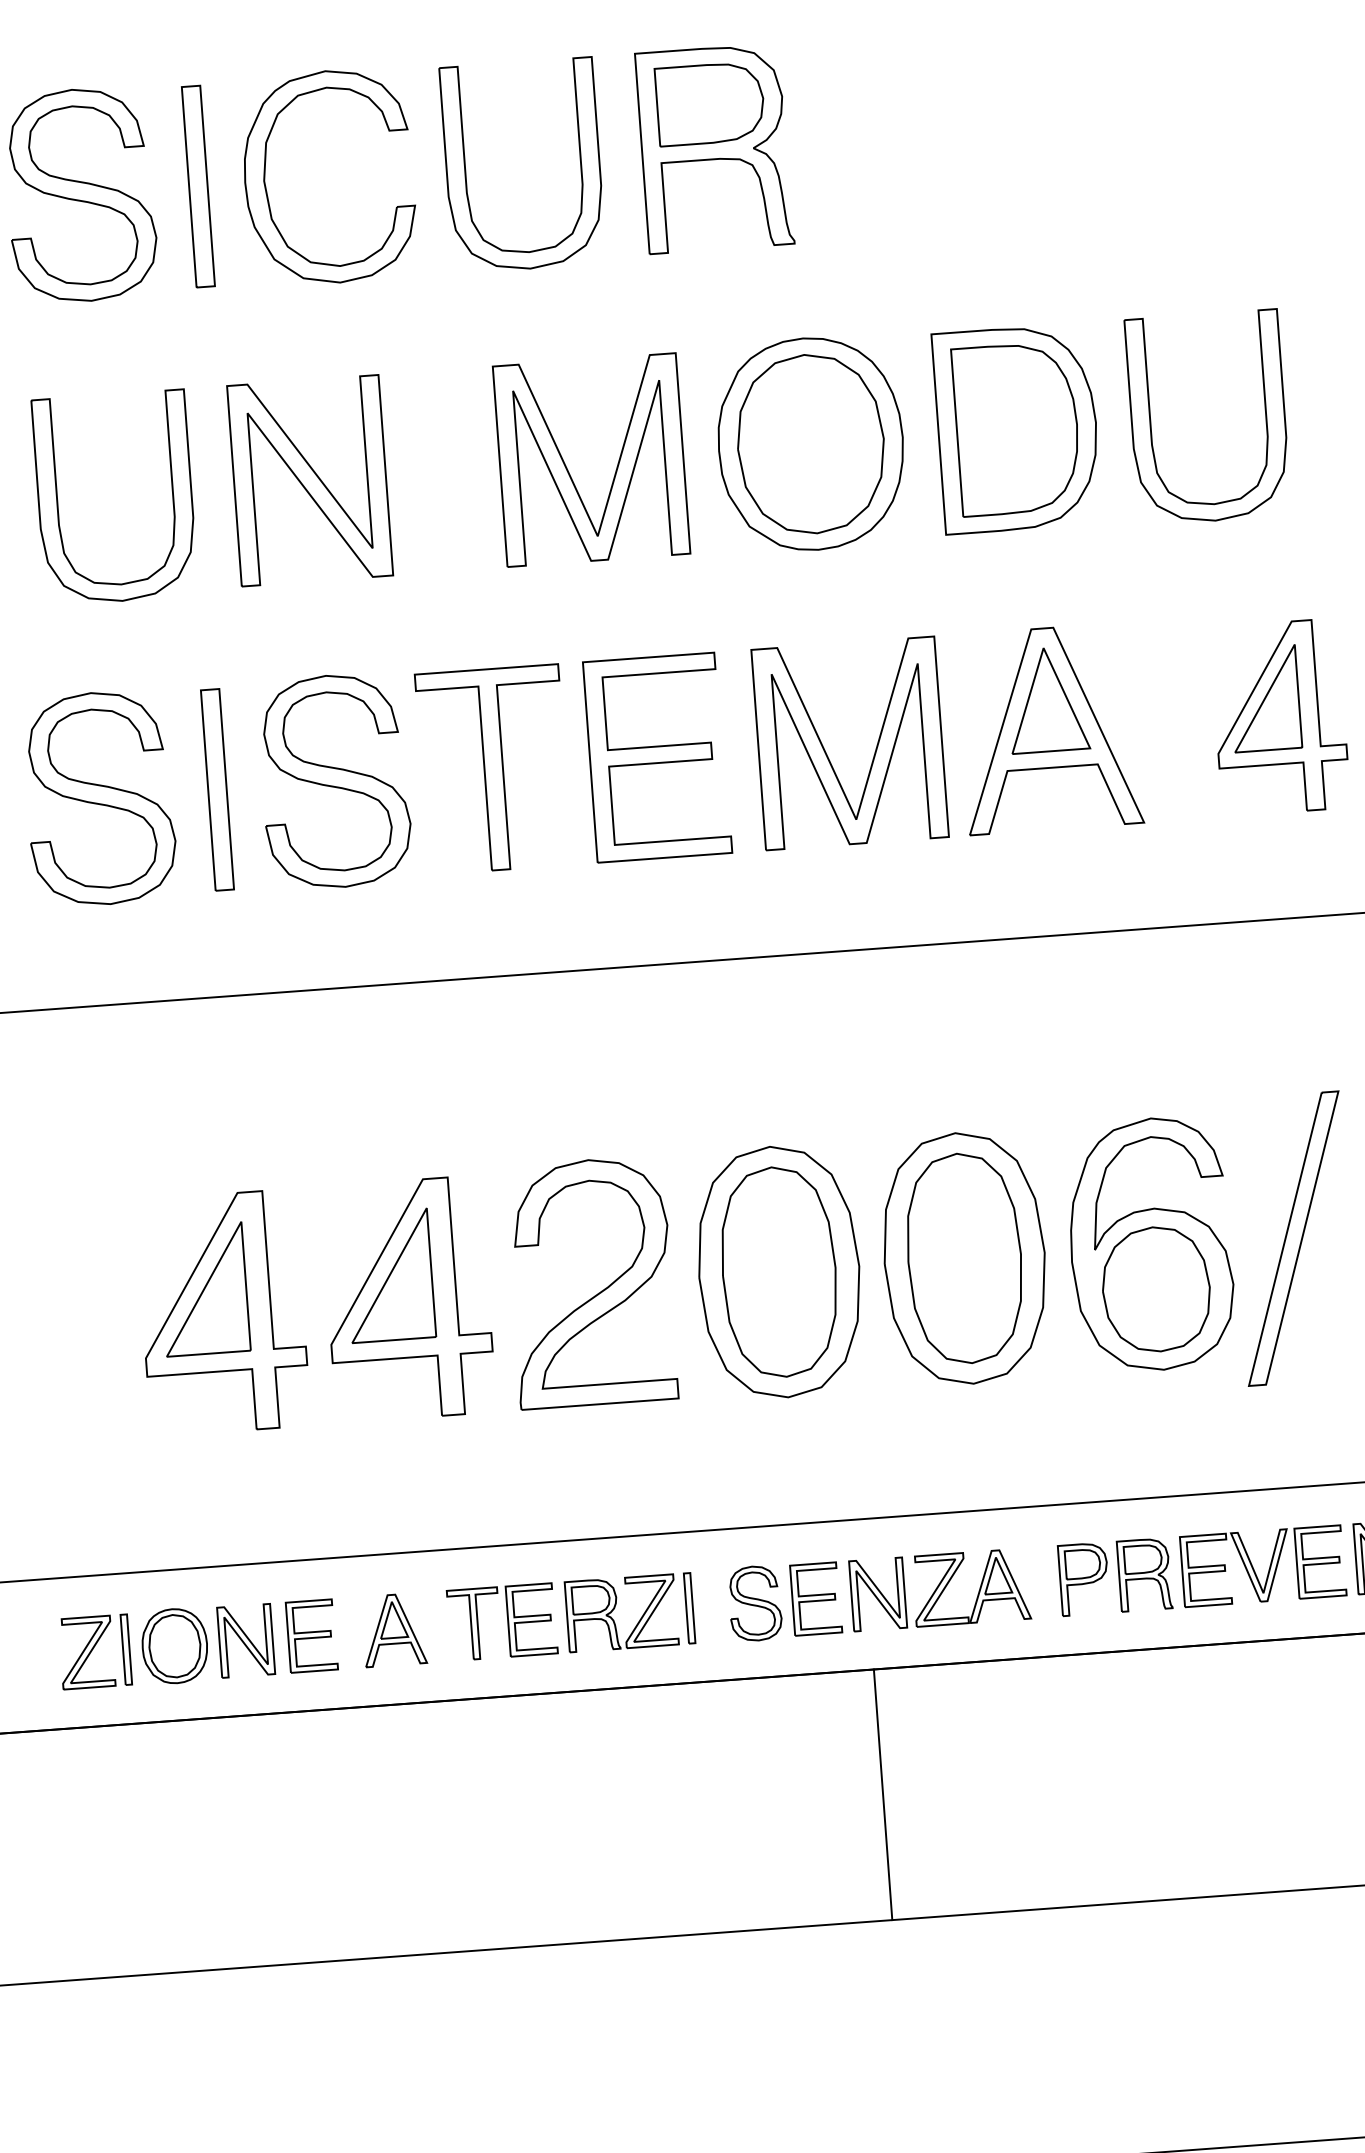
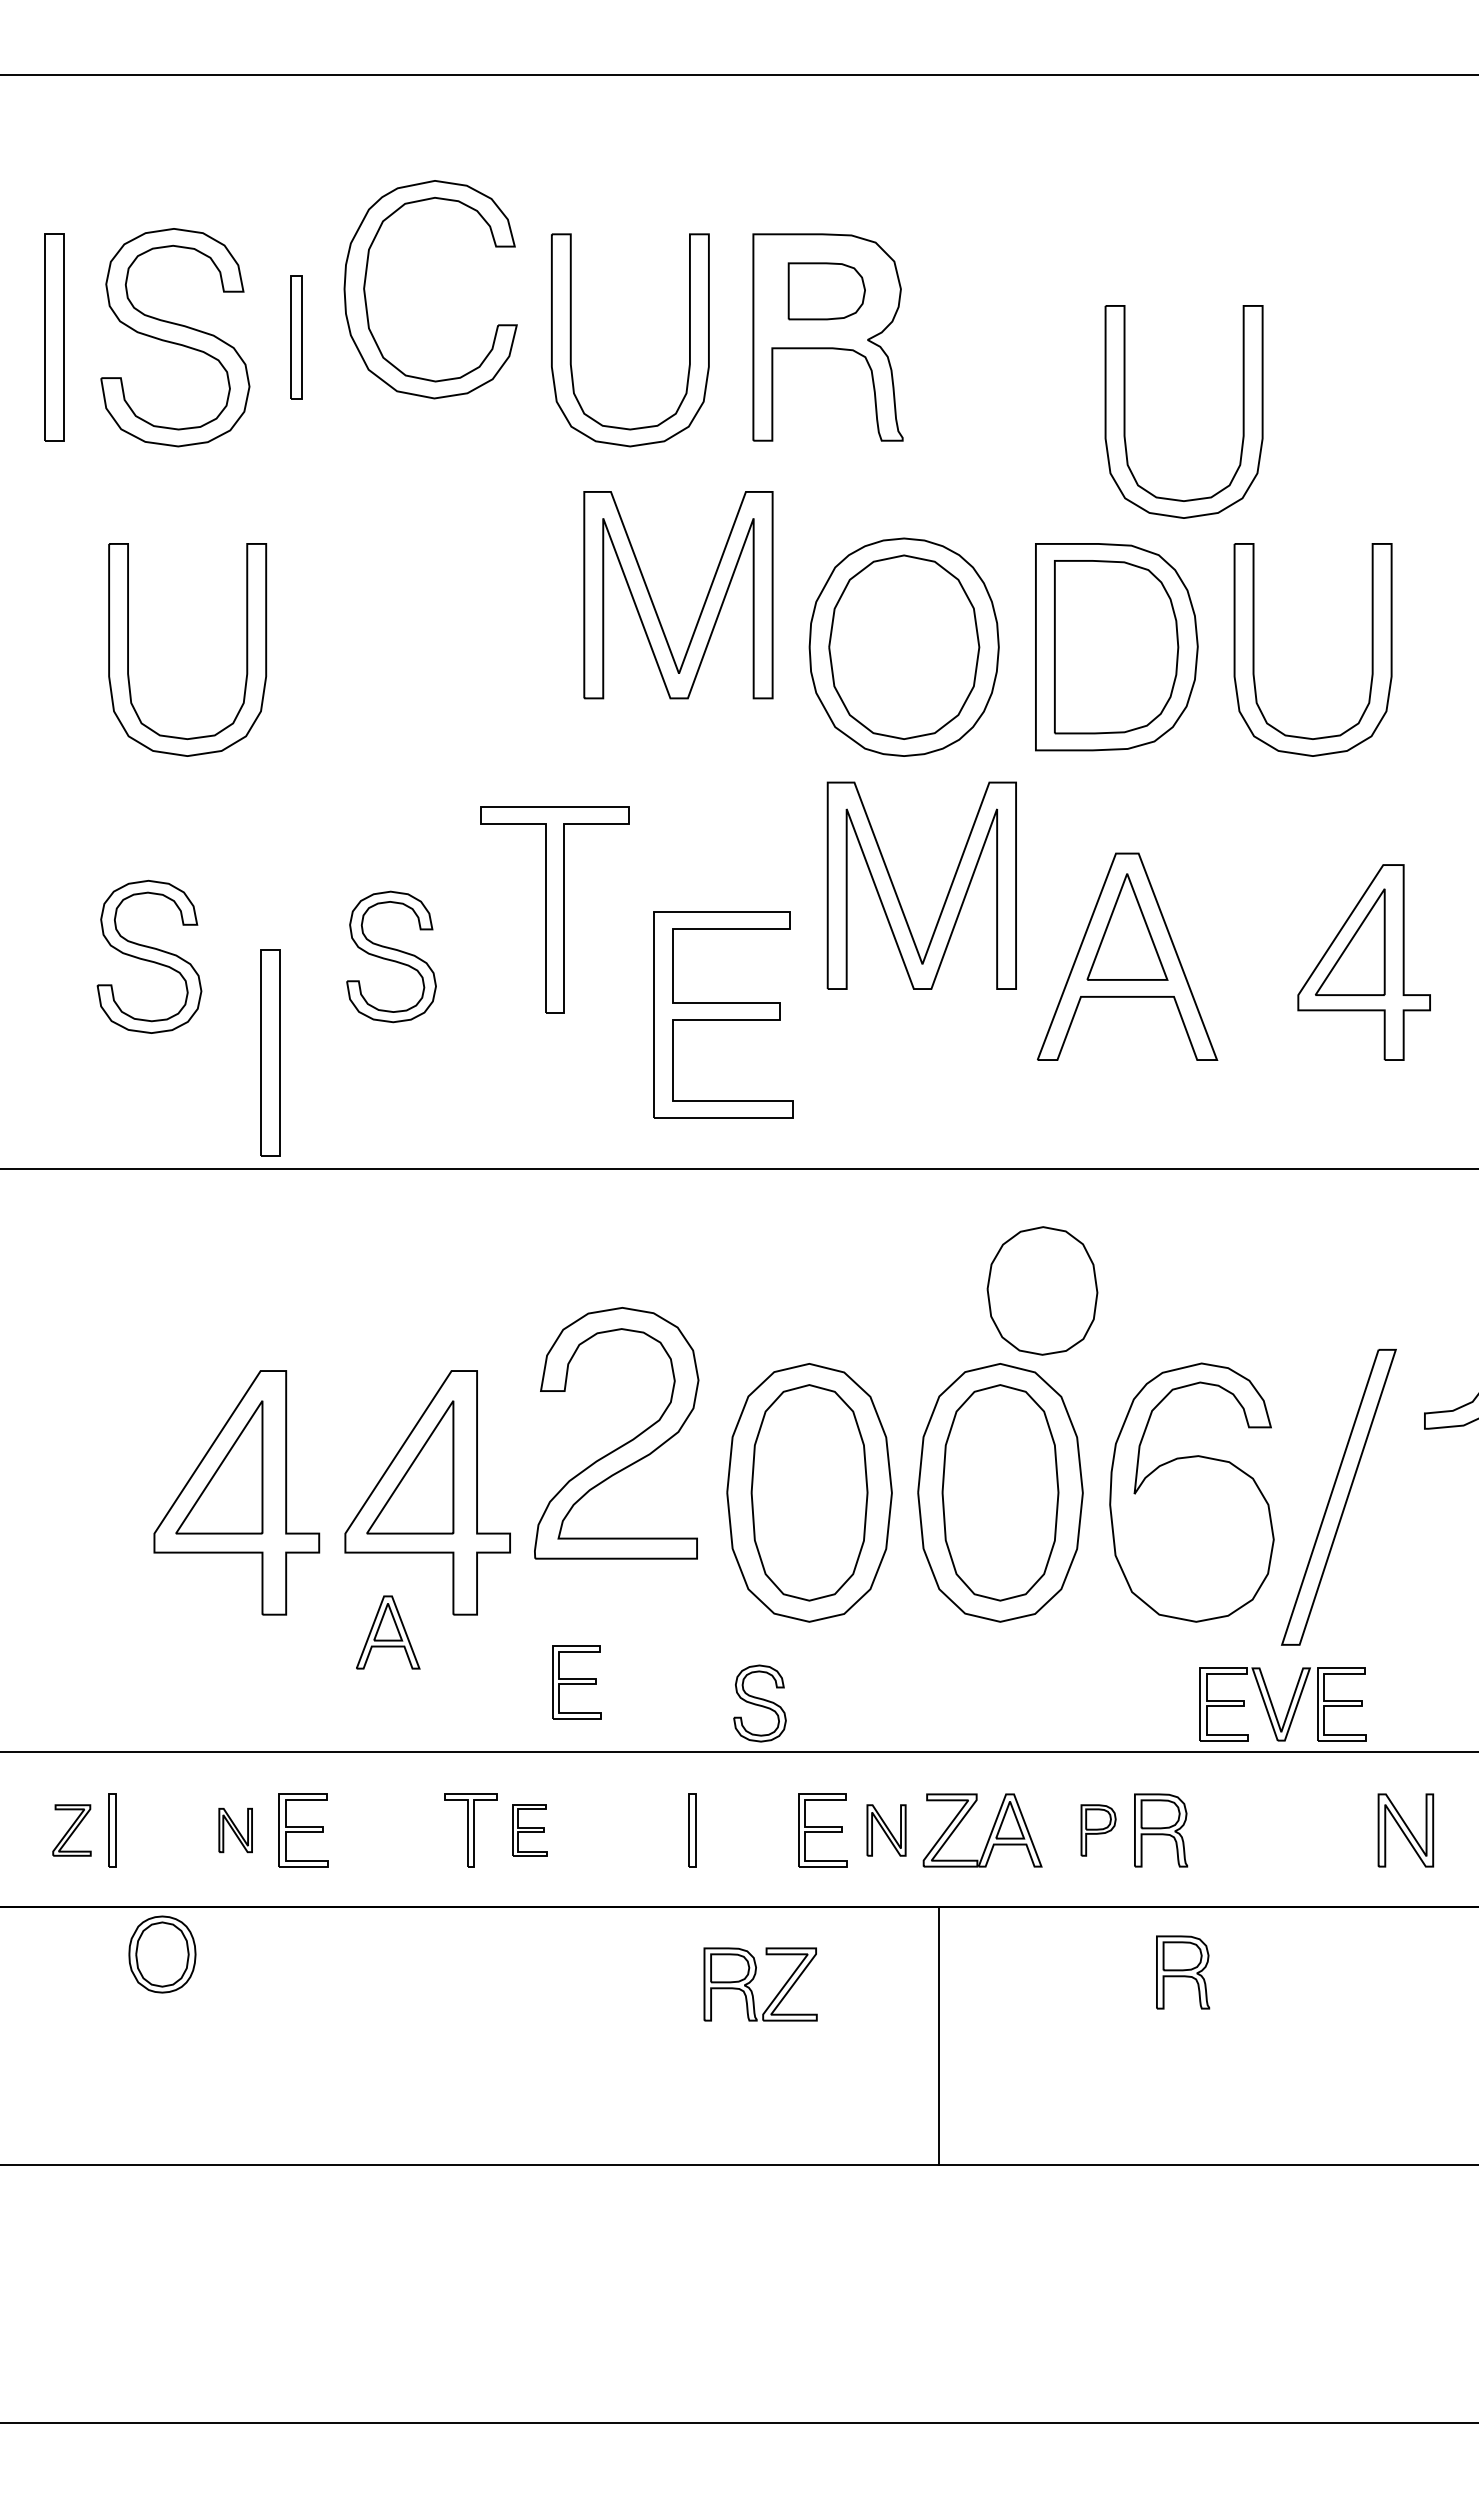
part: (710, 104) -> (826, 291), size x0.7
part: (198, 186) -> (296, 337), size x0.6
part: (267, 189) -> (366, 297), moved
part: (1008, 199) -> (1125, 411), added
part: (569, 470) -> (654, 604), moved
part: (310, 481) -> (388, 647), removed
part: (828, 755) -> (898, 896), moved
part: (657, 757) -> (723, 1014), moved
part: (493, 769) -> (554, 909), moved
part: (334, 780) -> (391, 956), size x0.6
part: (217, 789) -> (270, 1052), moved
part: (99, 798) -> (149, 956), size x0.7
part: (1156, 1288) -> (1042, 1290), moved
part: (598, 1292) -> (622, 1444), moved
part: (566, 1472) -> (576, 1682), added
part: (1268, 1568) -> (1288, 1707), moved
part: (1083, 1579) -> (1098, 1830), size x0.7
part: (878, 1594) -> (886, 1830), size x0.7
part: (754, 1603) -> (759, 1703), moved
part: (615, 1607) -> (754, 1978), moved
part: (531, 1619) -> (529, 1830), size x0.7
part: (394, 1630) -> (388, 1632), moved
part: (245, 1640) -> (235, 1830), size x0.6
part: (174, 1646) -> (162, 1954), moved
part: (86, 1652) -> (71, 1830), size x0.7
part: (1176, 1711) -> (1183, 1972), added
line: (883, 1795) -> (938, 2036), moved

